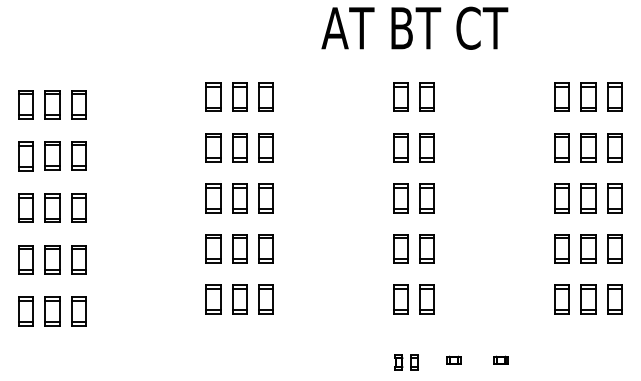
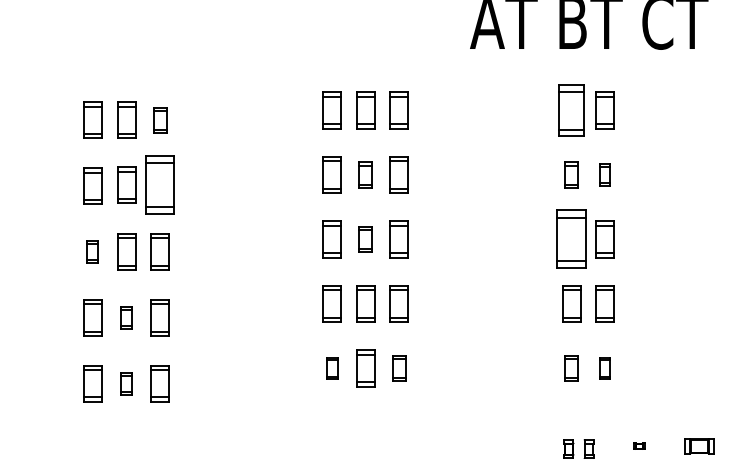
part: (400, 96) -> (570, 109), size x1.4
part: (78, 104) -> (159, 119), size x0.7
part: (239, 147) -> (365, 174), size x0.7
part: (400, 147) -> (570, 174), size x0.7
part: (426, 147) -> (604, 174), size x0.6
part: (78, 155) -> (159, 184), size x1.6
part: (239, 198) -> (365, 239), size x0.7
part: (400, 198) -> (570, 239), size x1.6
part: (25, 207) -> (92, 251), size x0.6
part: (52, 259) -> (126, 317), size x0.6
part: (213, 299) -> (332, 368), size x0.6
part: (265, 299) -> (398, 368), size x0.7
part: (400, 299) -> (570, 368), size x0.7
part: (426, 299) -> (604, 368), size x0.6
part: (52, 311) -> (126, 383), size x0.6
part: (453, 359) -> (638, 445), size x0.6
part: (500, 359) -> (698, 445), size x1.6

